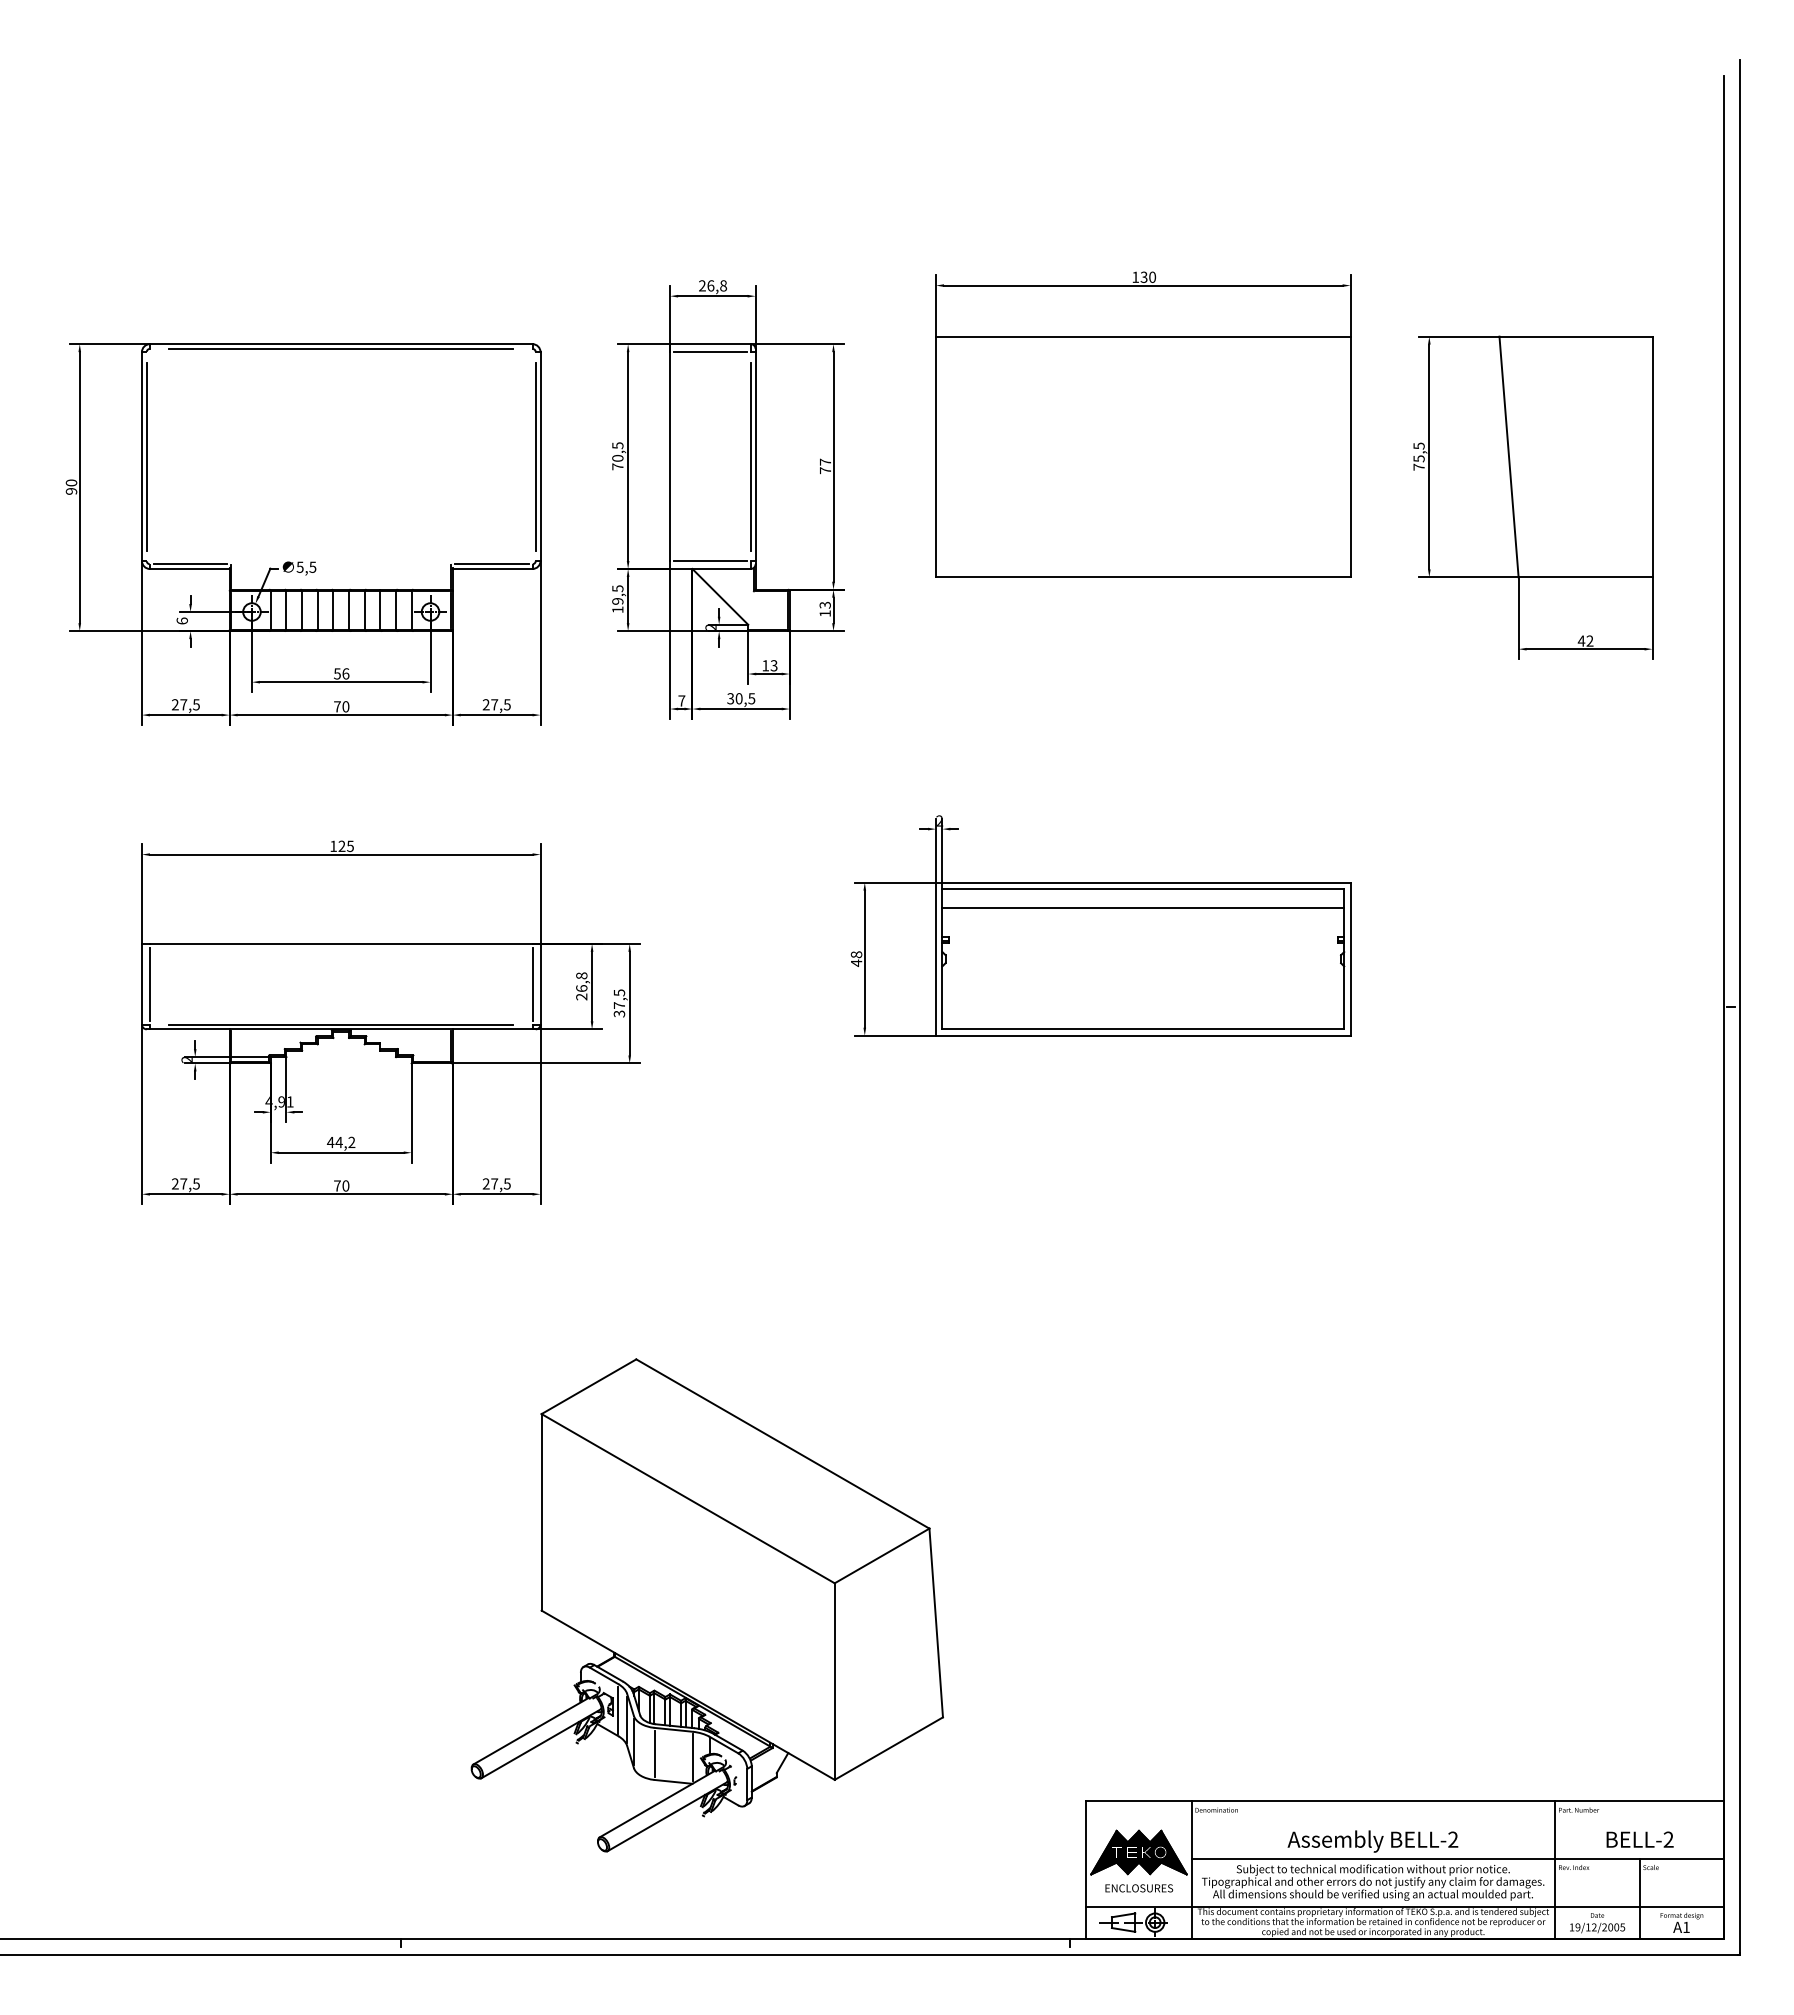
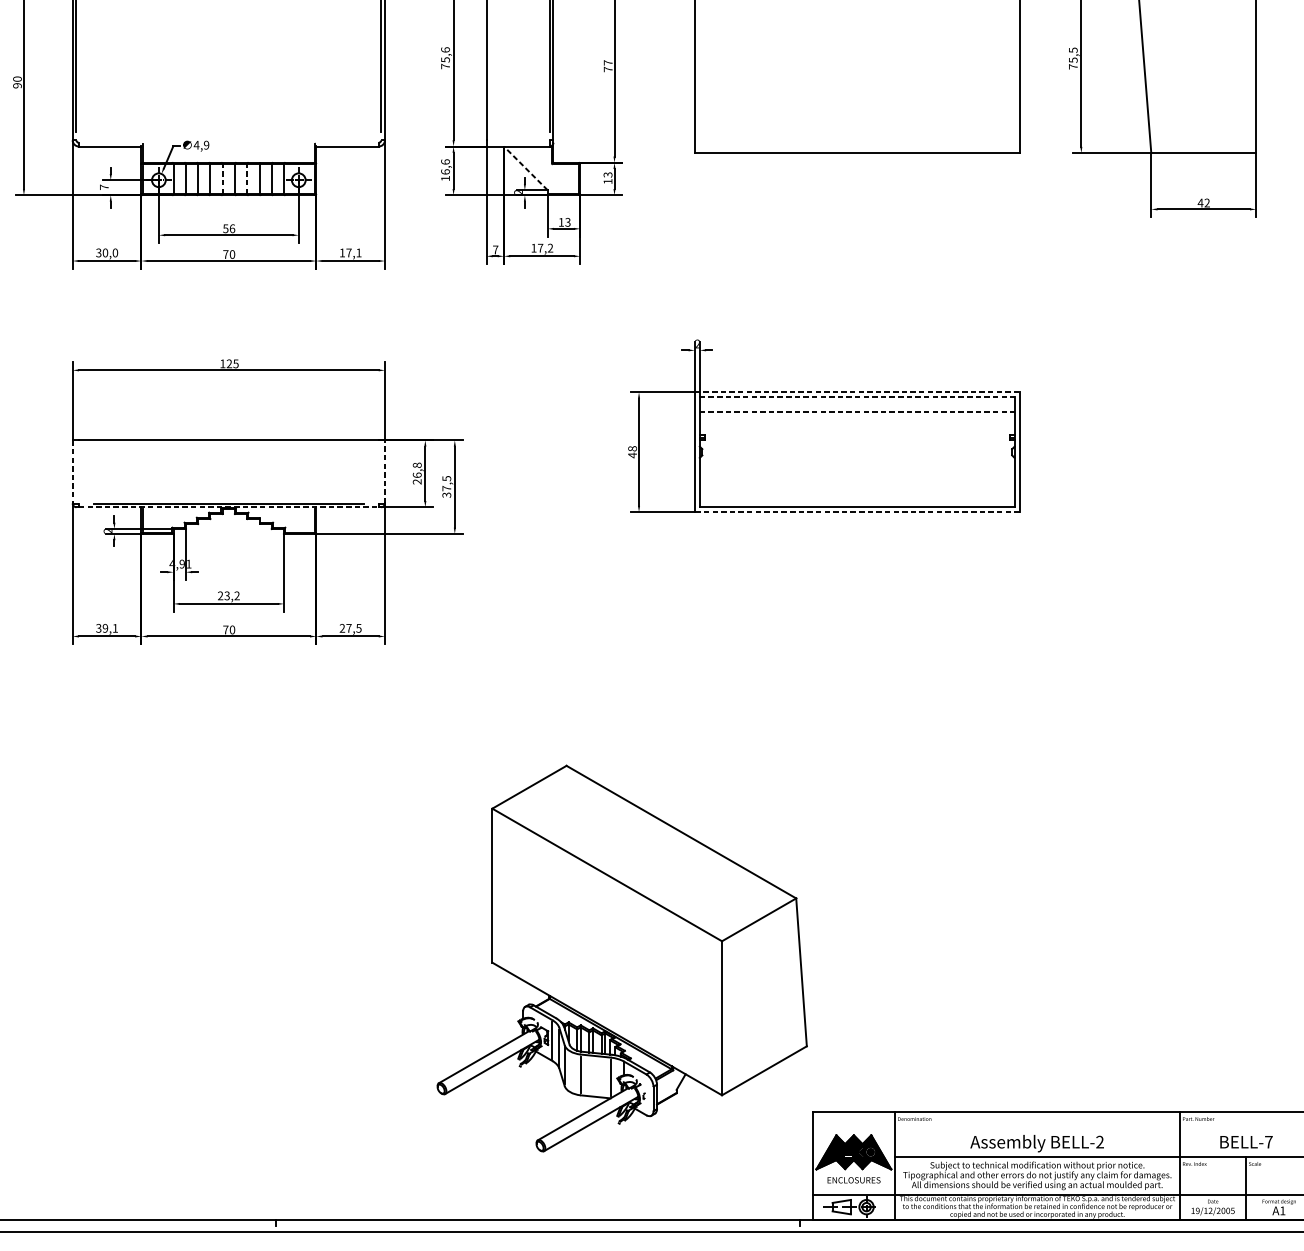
text: (617, 451) -> (445, 54), 70,5 -> 75,6
line: (710, 561) -> (518, 140), removed
line: (190, 564) -> (110, 143), removed
line: (491, 564) -> (346, 143), removed
text: (306, 566) -> (201, 144), 5,5 -> 4,9
text: (617, 594) -> (445, 166), 19,5 -> 16,6
line: (720, 596) -> (525, 168), solid -> dashed
line: (333, 609) -> (222, 178), solid -> dashed
line: (364, 609) -> (247, 178), solid -> dashed
text: (181, 620) -> (103, 186), 6 -> 7
text: (741, 698) -> (542, 248), 30,5 -> 17,2
text: (185, 704) -> (106, 252), 27,5 -> 30,0
text: (496, 704) -> (350, 252), 27,5 -> 17,1
line: (1143, 882) -> (857, 392), solid -> dashed
line: (1143, 889) -> (857, 397), solid -> dashed
line: (1143, 907) -> (857, 411), solid -> dashed
line: (149, 983) -> (78, 471), removed
line: (532, 983) -> (378, 471), removed
line: (540, 983) -> (384, 471), solid -> dashed
line: (141, 984) -> (72, 472), solid -> dashed
line: (341, 1029) -> (229, 507), solid -> dashed
line: (1142, 1035) -> (856, 512), solid -> dashed
text: (334, 1142) -> (223, 595), 44,2 -> 23,2
text: (185, 1183) -> (106, 628), 27,5 -> 39,1
part: (706, 1605) -> (621, 958), moved
text: (1668, 1839) -> (1268, 1142), BELL-2 -> BELL-7

